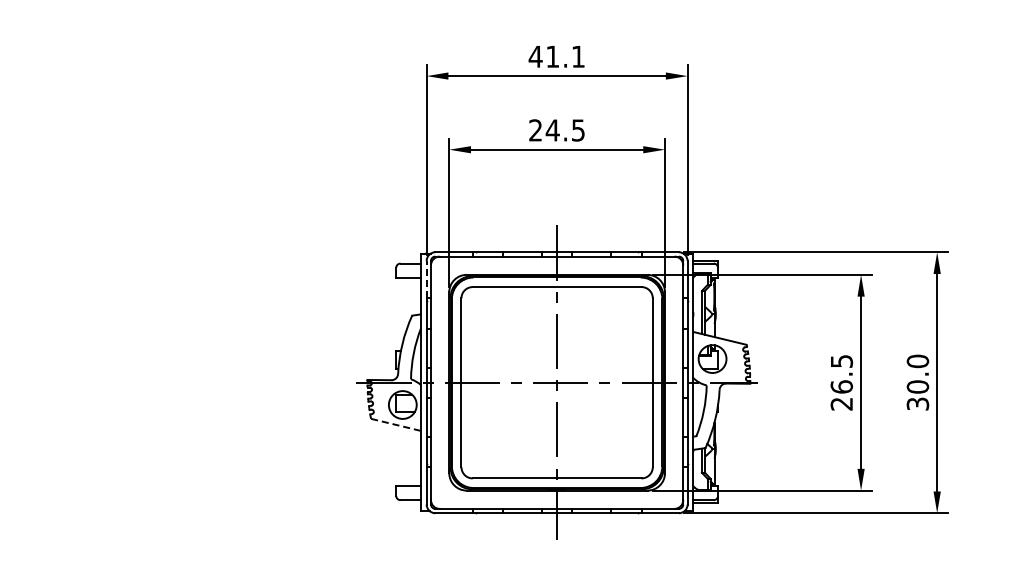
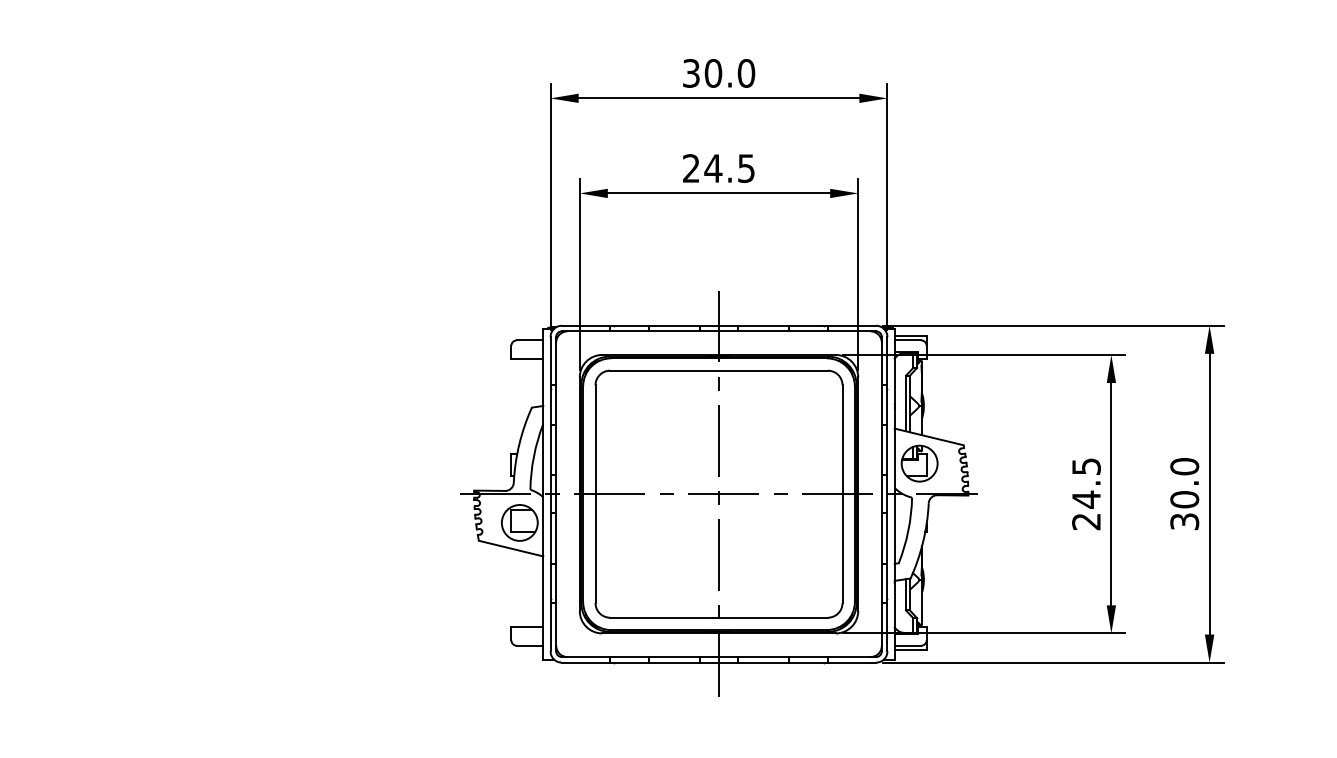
text: (556, 56) -> (718, 73), 41.1 -> 30.0
line: (426, 279) -> (550, 360), dashed -> solid
text: (841, 387) -> (1086, 500), 26.5 -> 24.5
line: (396, 424) -> (511, 548), dashed -> solid

